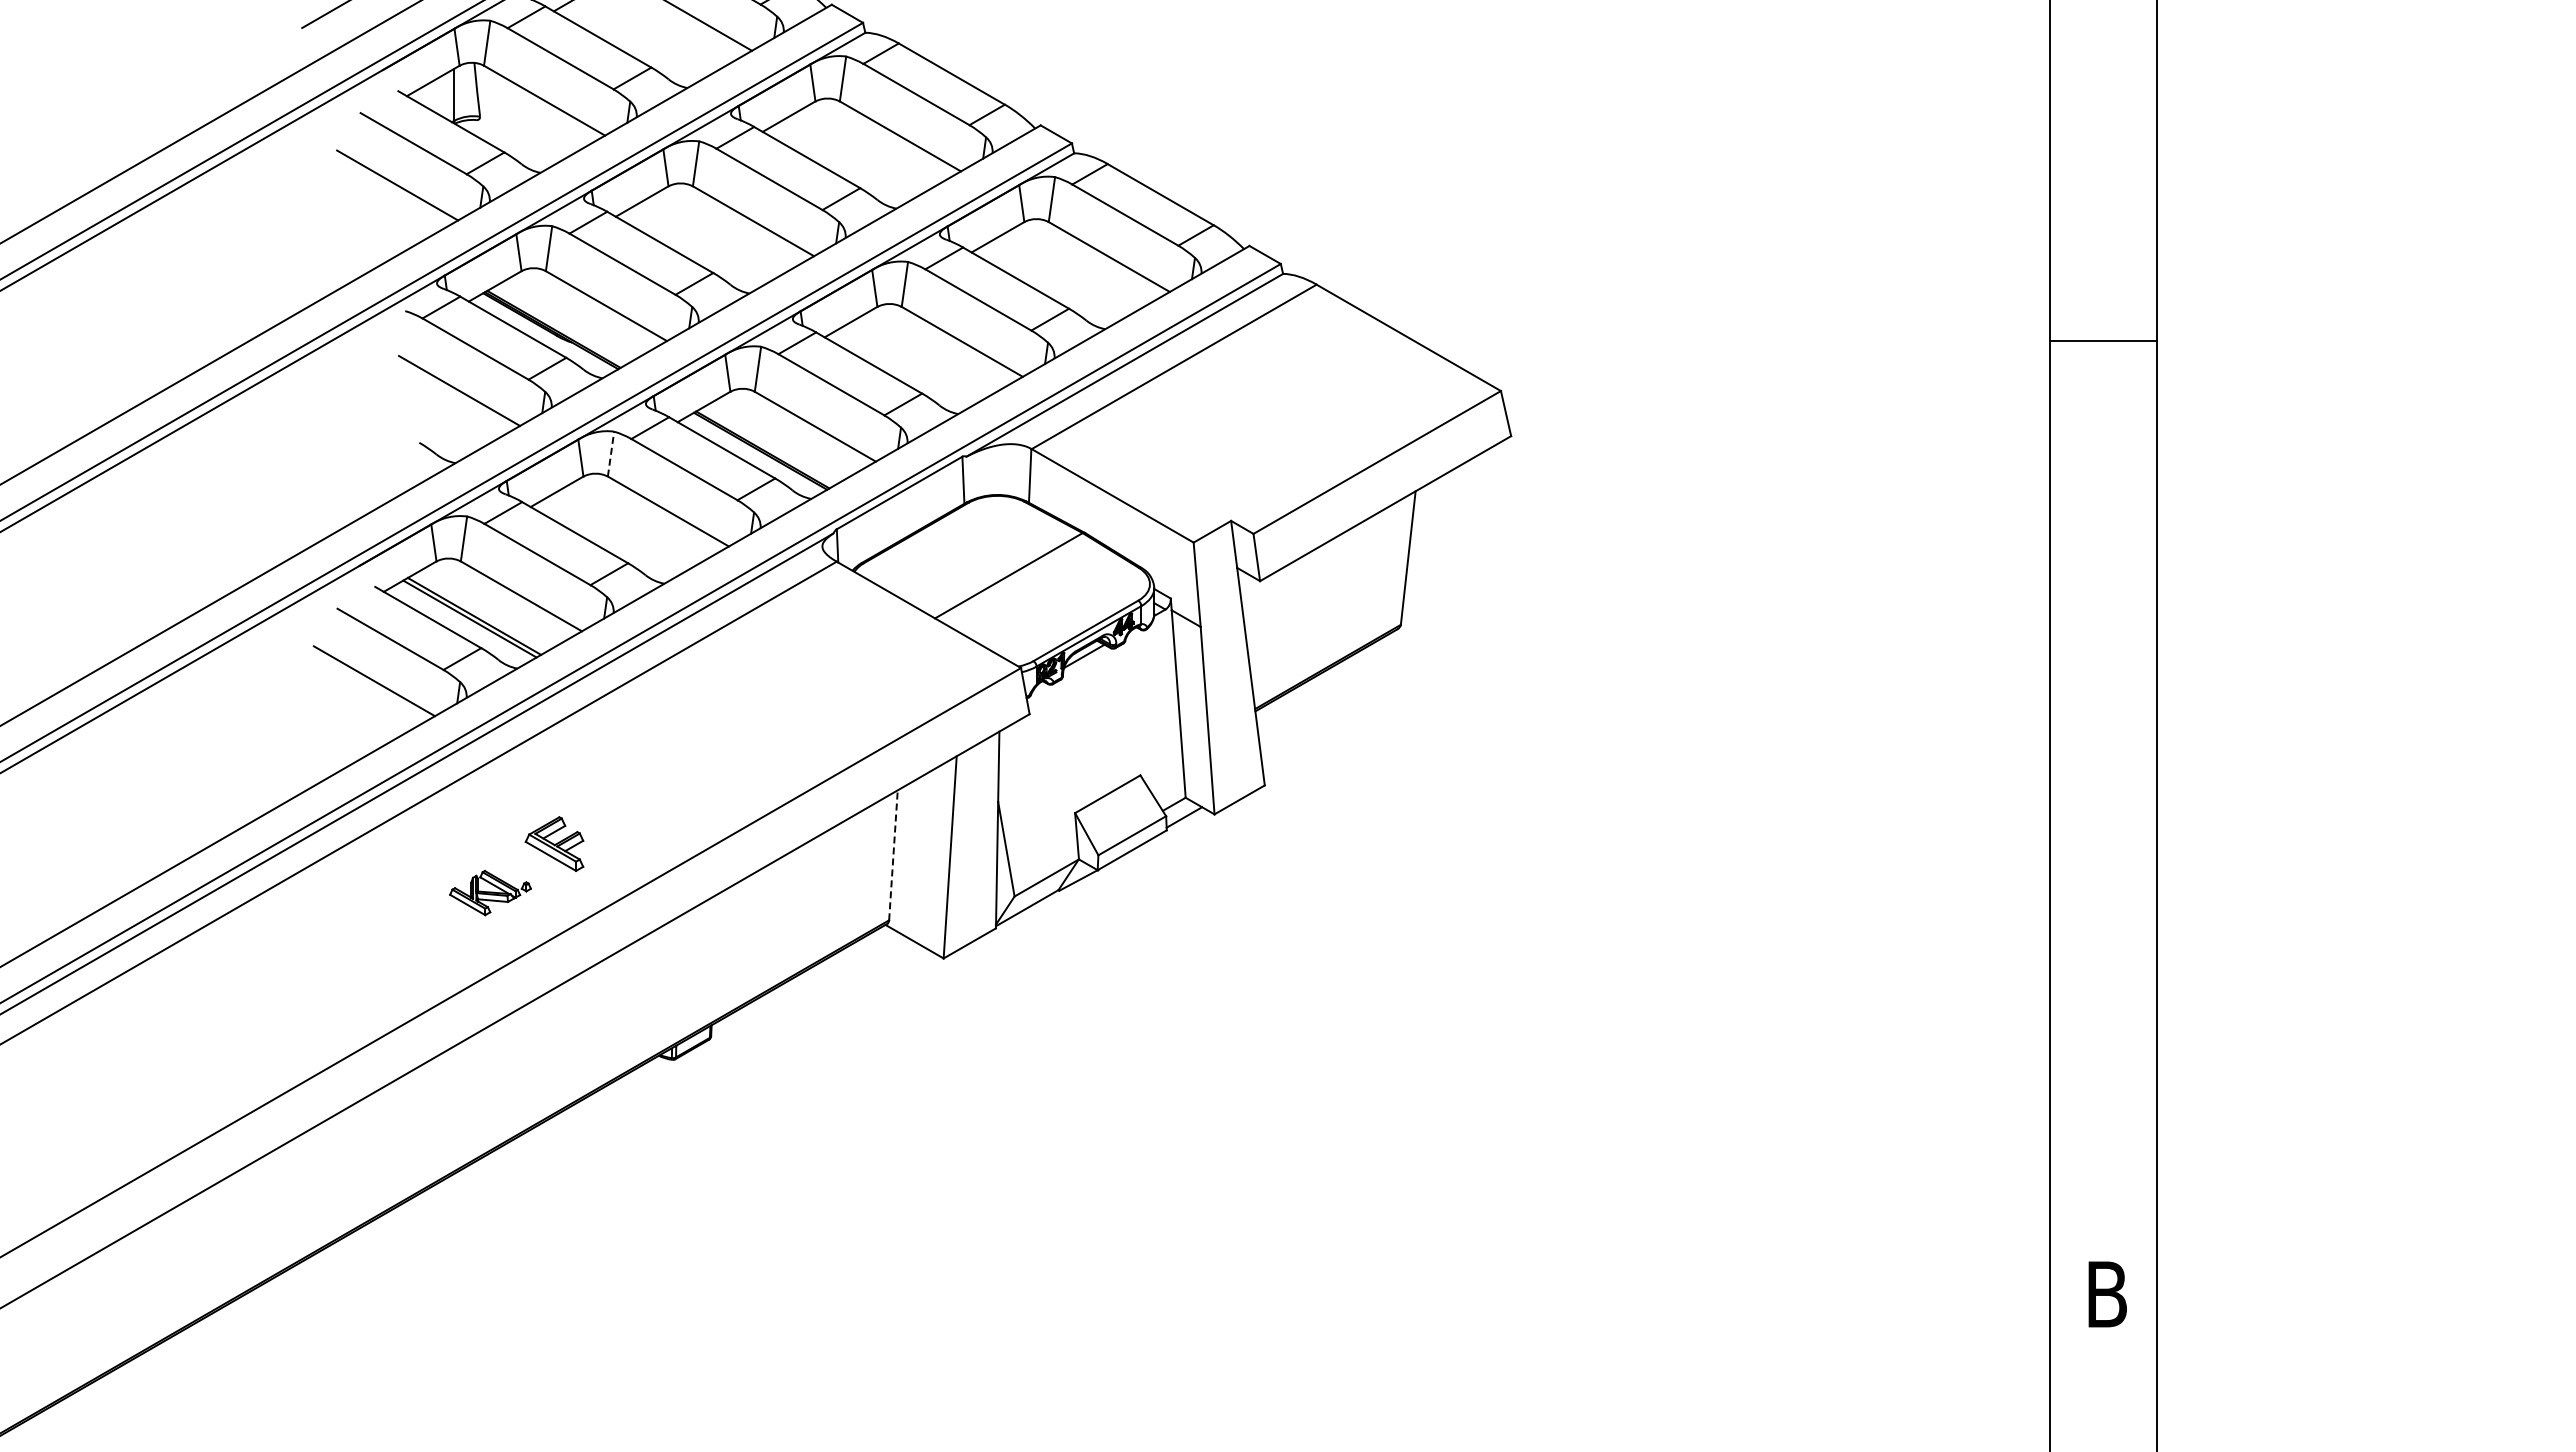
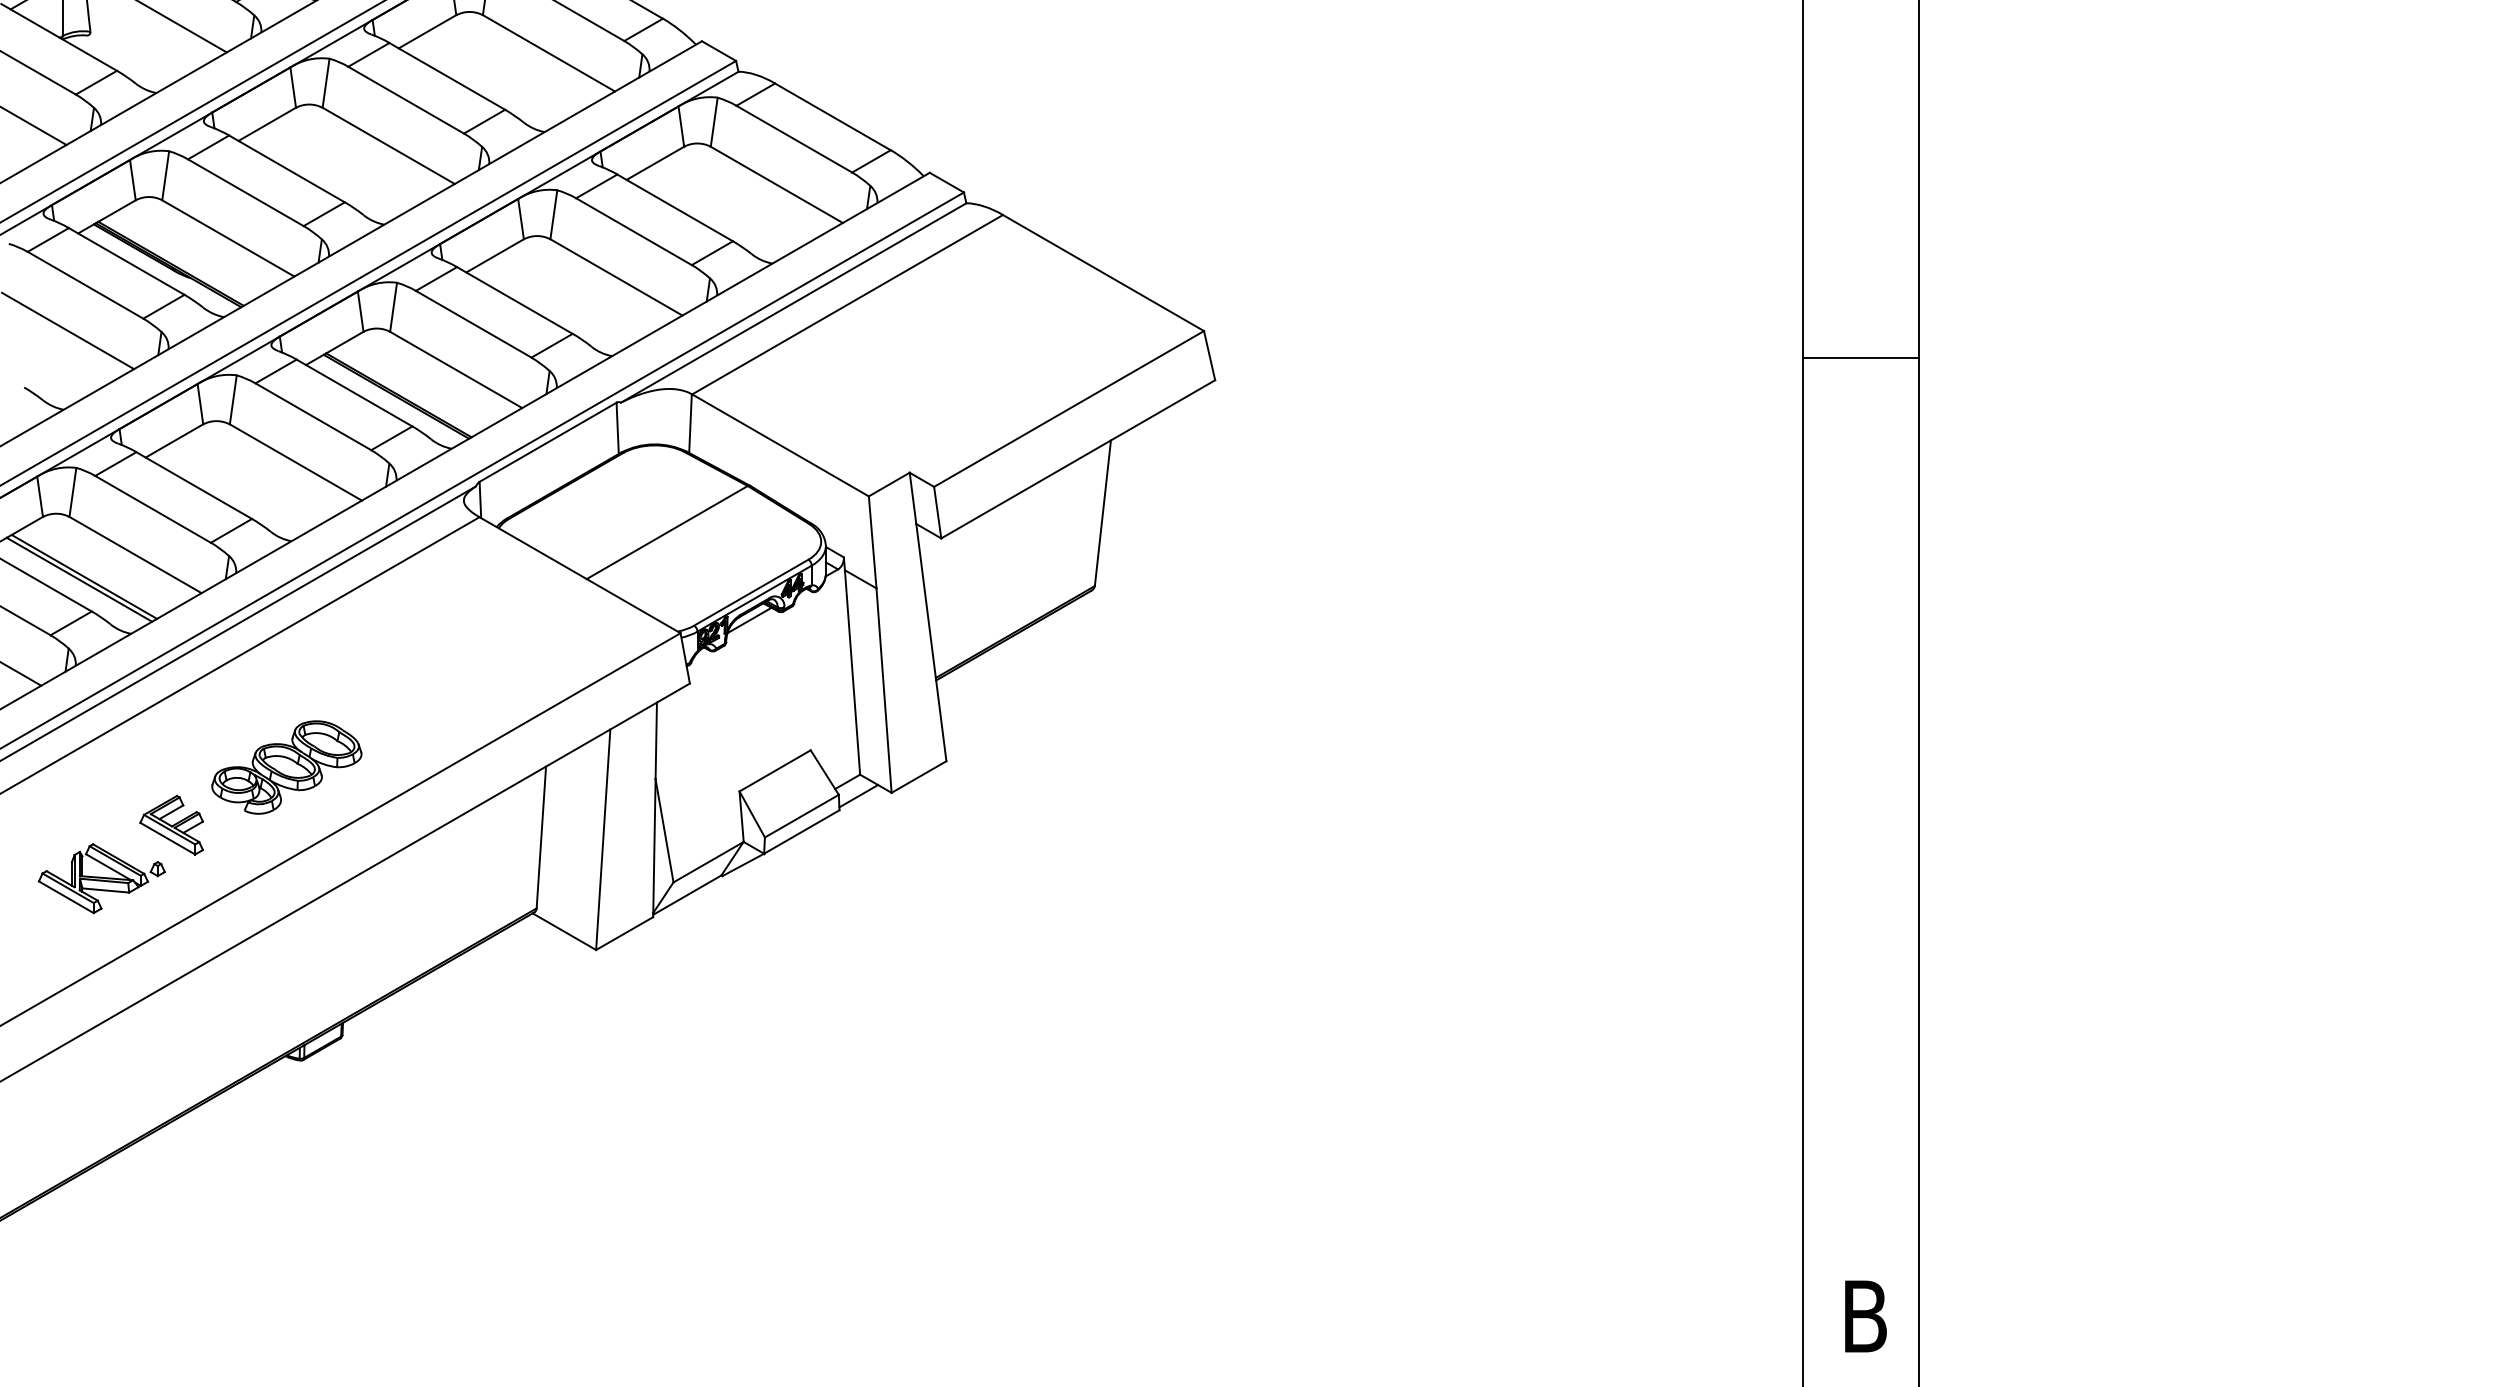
line: (2103, 341) -> (1861, 358), moved
line: (611, 454) -> (233, 400), dashed -> solid
part: (659, 790) -> (286, 766), added
line: (893, 854) -> (541, 836), dashed -> solid
part: (490, 892) -> (101, 878), size x1.43

